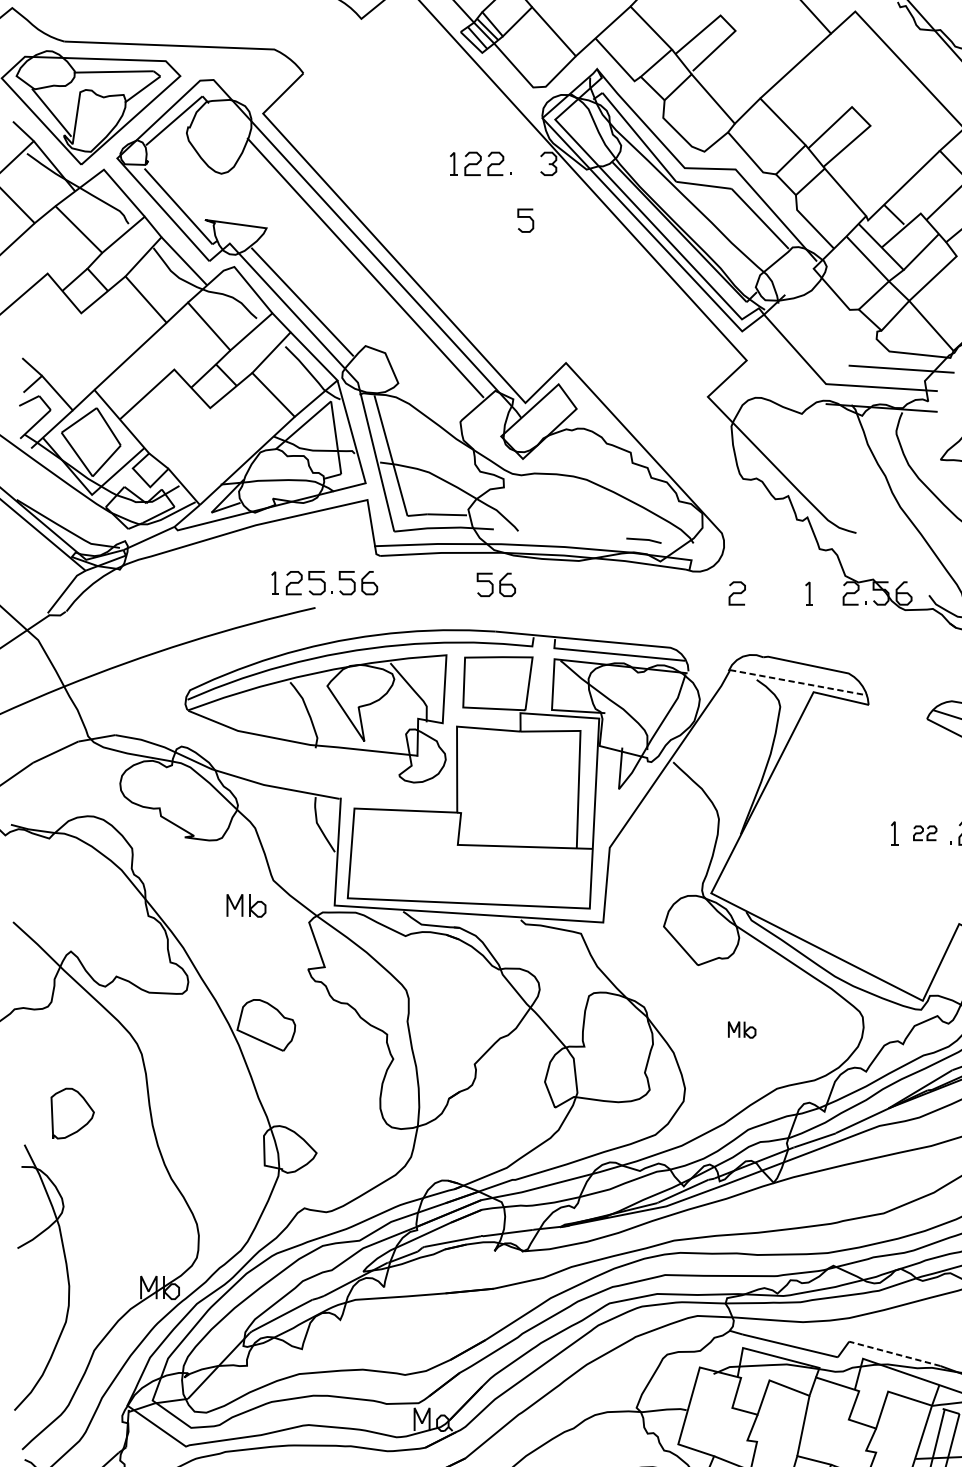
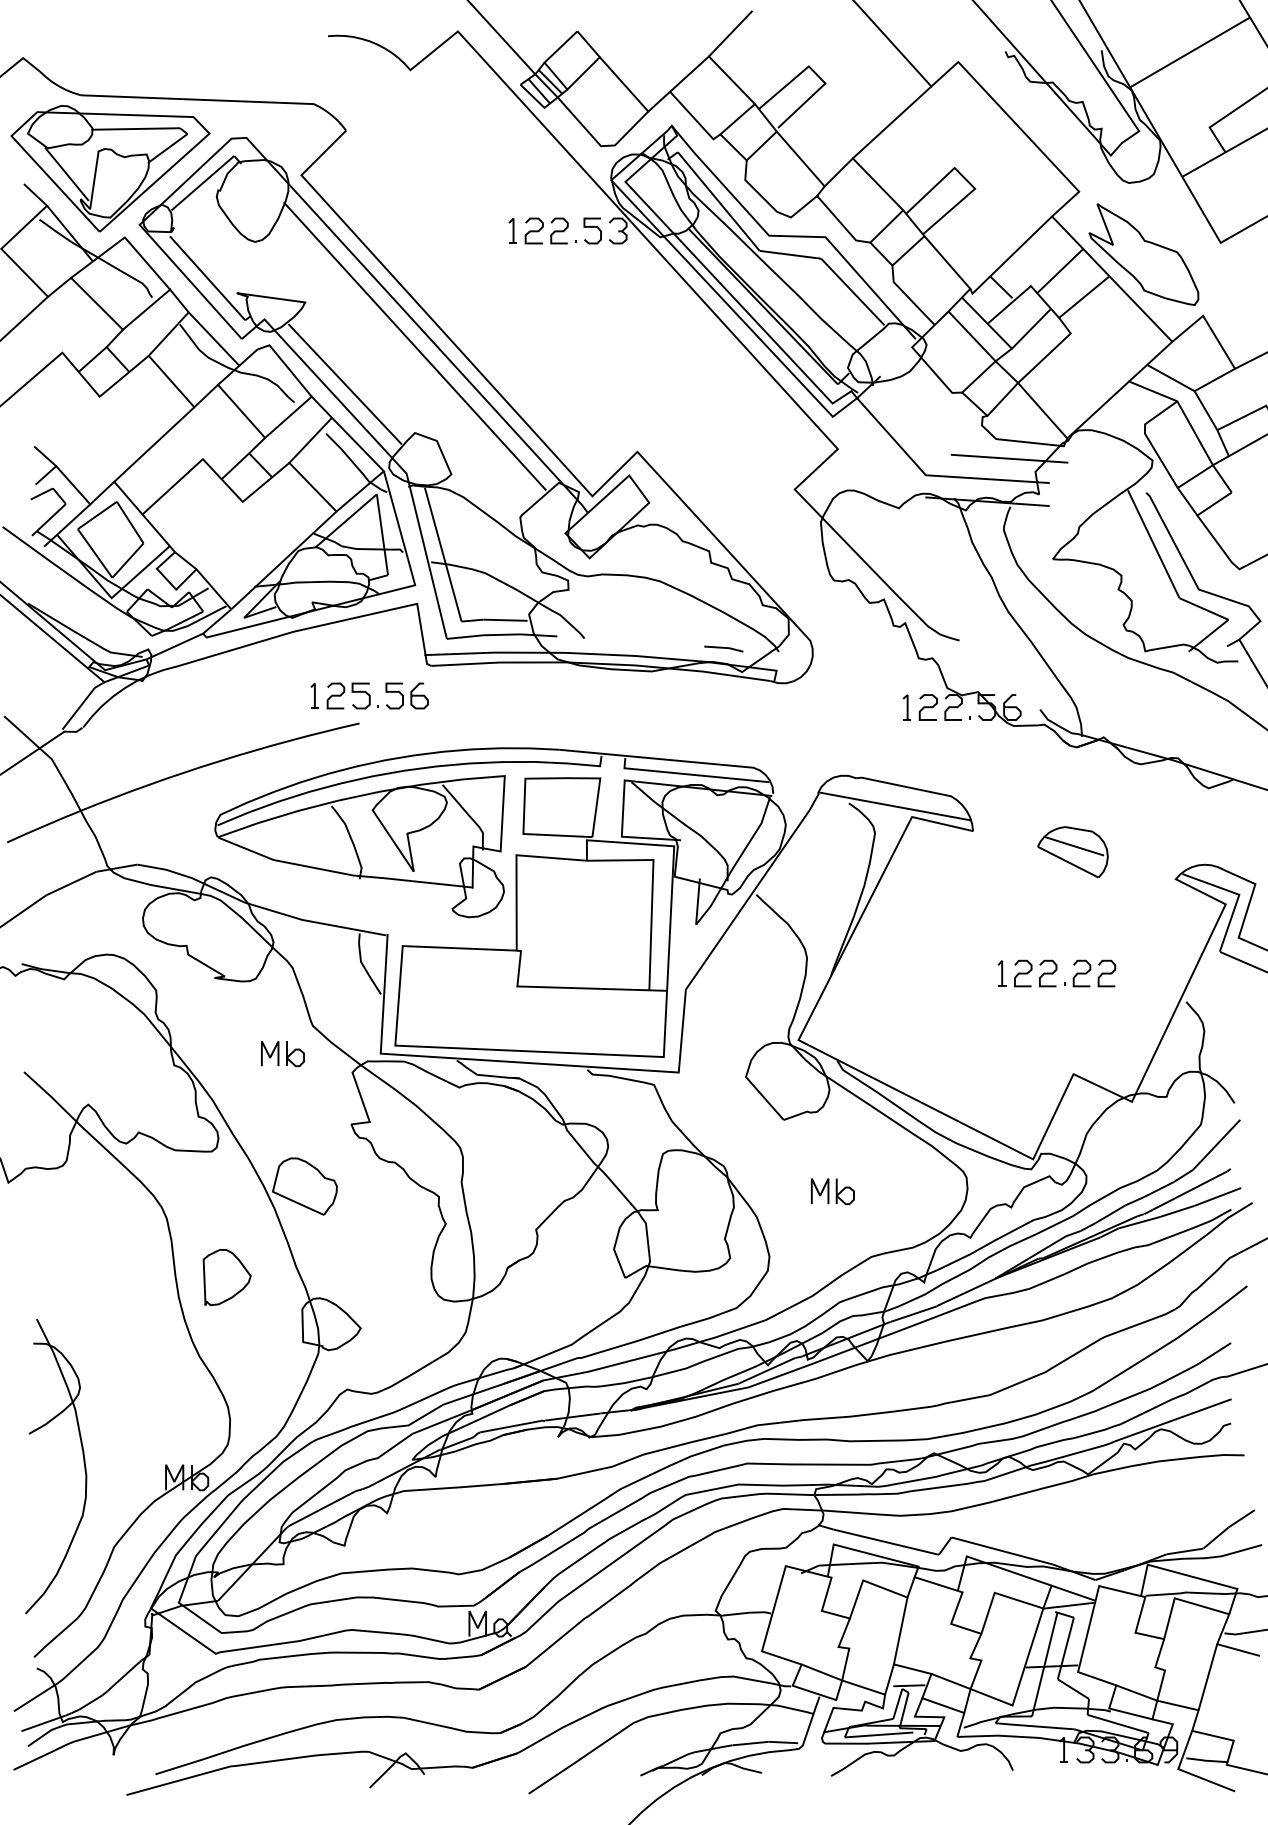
curve: (525, 217) -> (592, 227), moved
part: (495, 584) -> (559, 697), removed
curve: (736, 593) -> (927, 707), moved
line: (799, 682) -> (896, 806), dashed -> solid
part: (924, 833) -> (1035, 973), size x1.67
part: (741, 1029) -> (832, 1191), size x1.43
part: (72, 1113) -> (226, 1277), moved
line: (894, 1353) -> (1001, 1550), dashed -> solid

